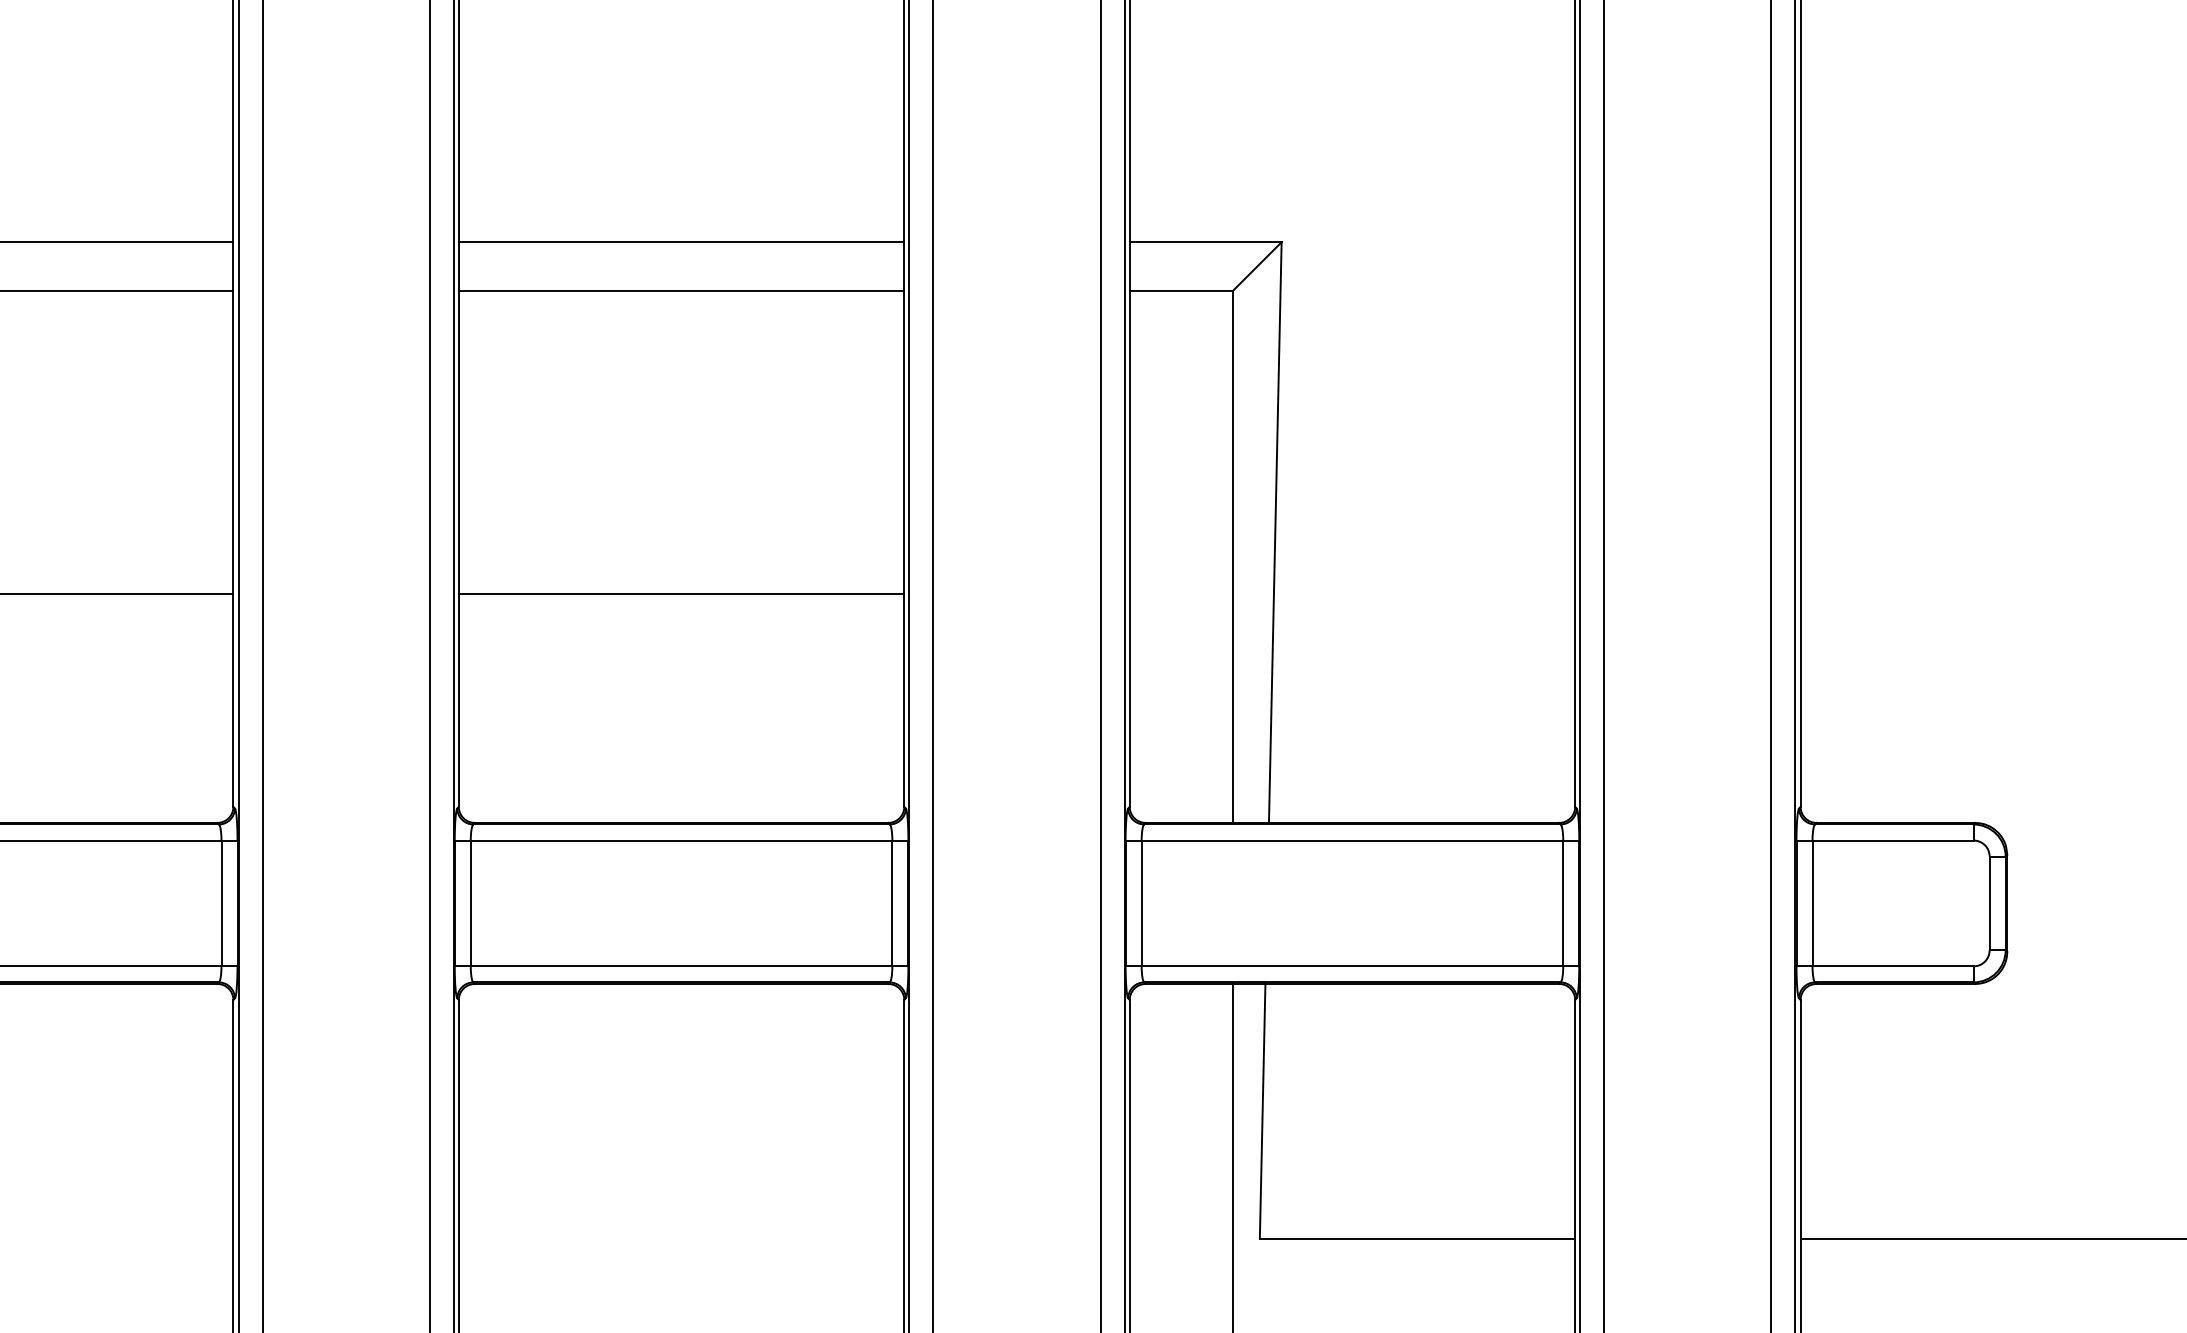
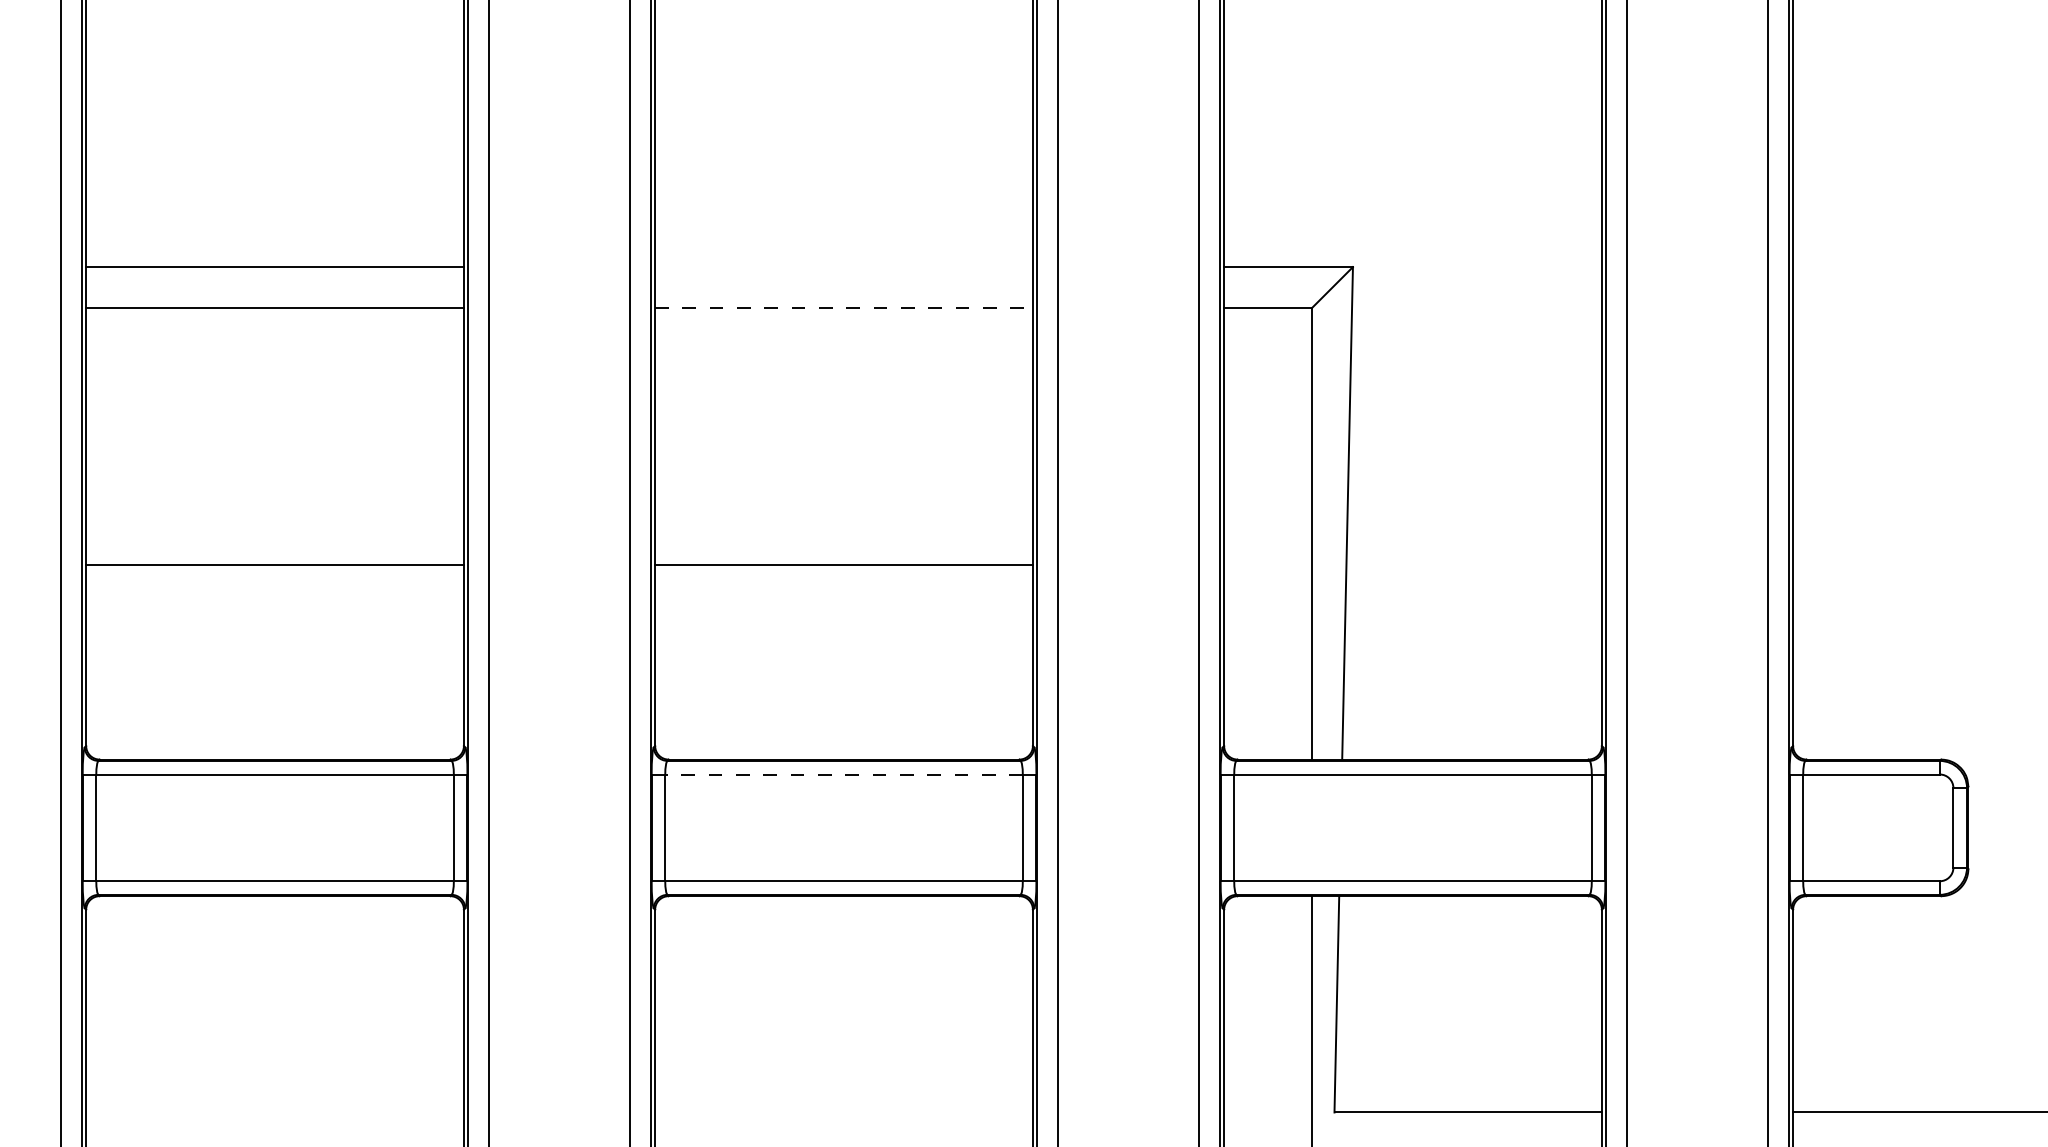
line: (680, 242) -> (843, 267), removed
line: (682, 291) -> (844, 308), solid -> dashed
line: (682, 840) -> (844, 774), solid -> dashed

